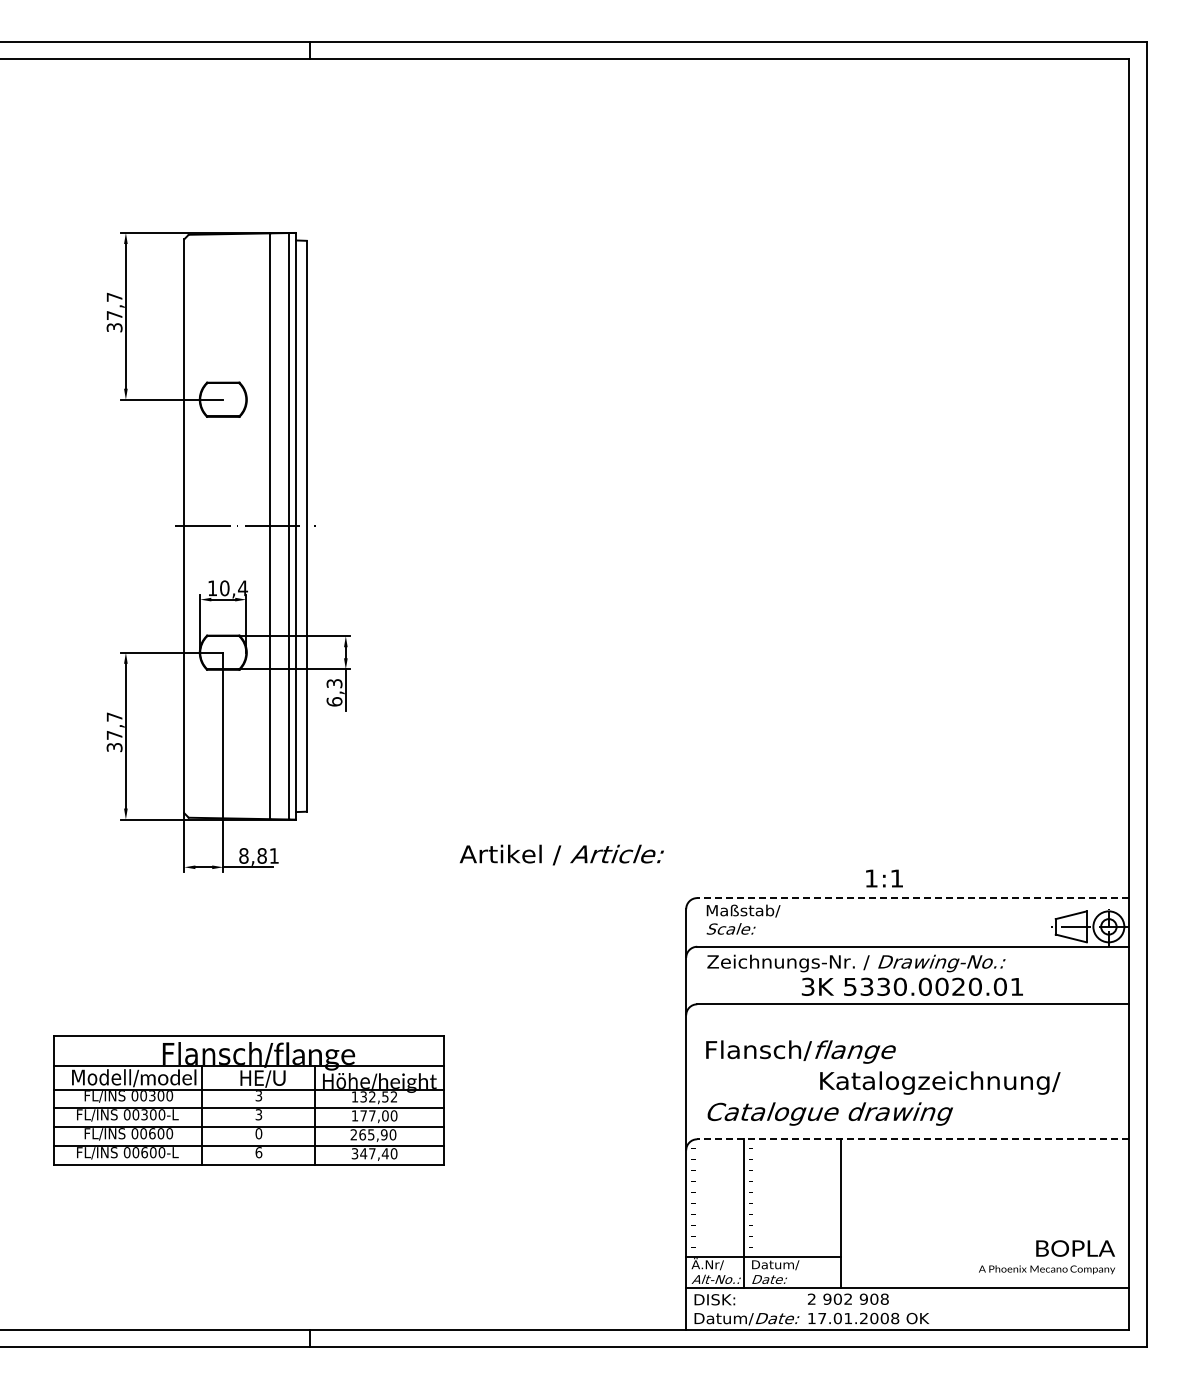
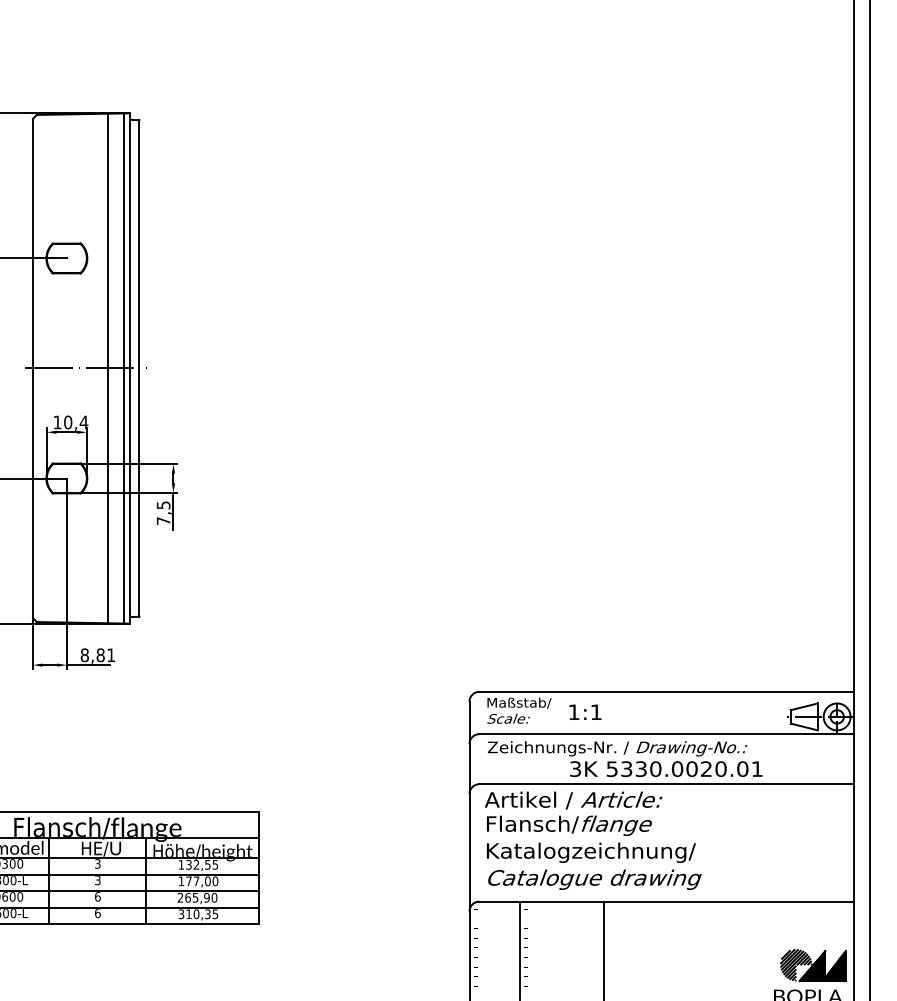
text: (334, 692) -> (163, 513), 6,3 -> 7,5
text: (561, 854) -> (573, 800), moved
text: (884, 878) -> (585, 712), moved
line: (913, 898) -> (667, 692), dashed -> solid
text: (940, 1082) -> (591, 852), moved
text: (393, 1096) -> (214, 864), 132,52 -> 132,55
text: (258, 1133) -> (97, 896), 0 -> 6
line: (913, 1139) -> (667, 901), dashed -> solid
text: (378, 1153) -> (201, 914), 347,40 -> 310,35
part: (1081, 1212) -> (813, 965), added

